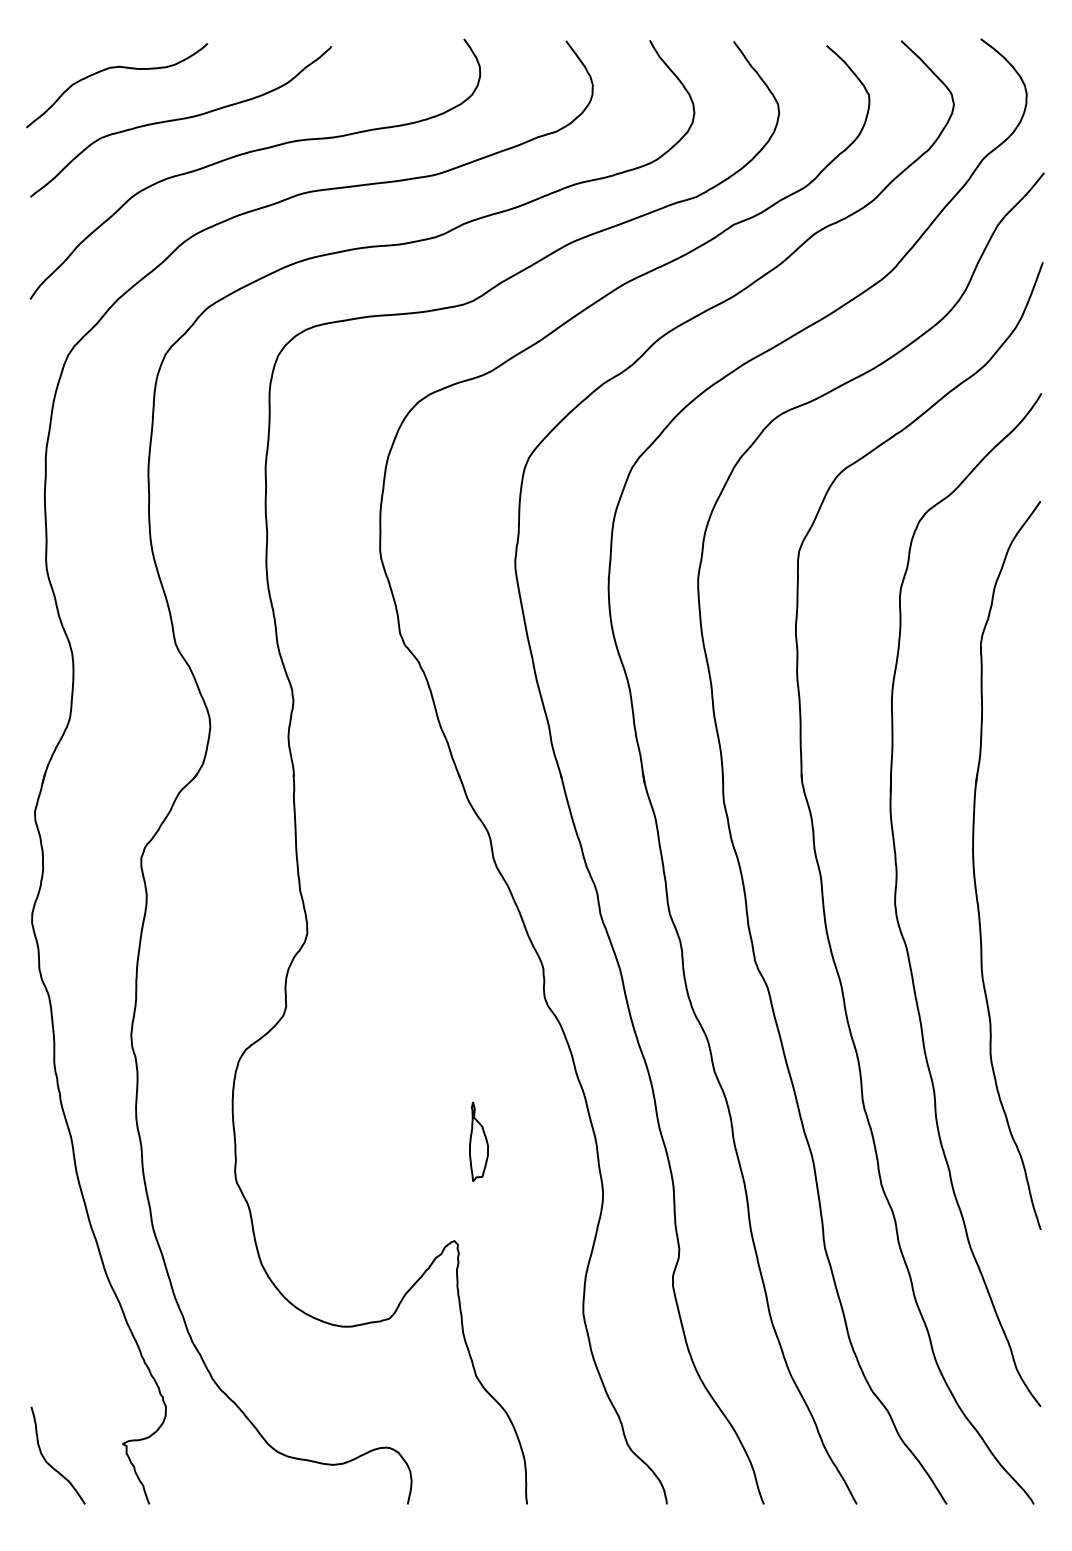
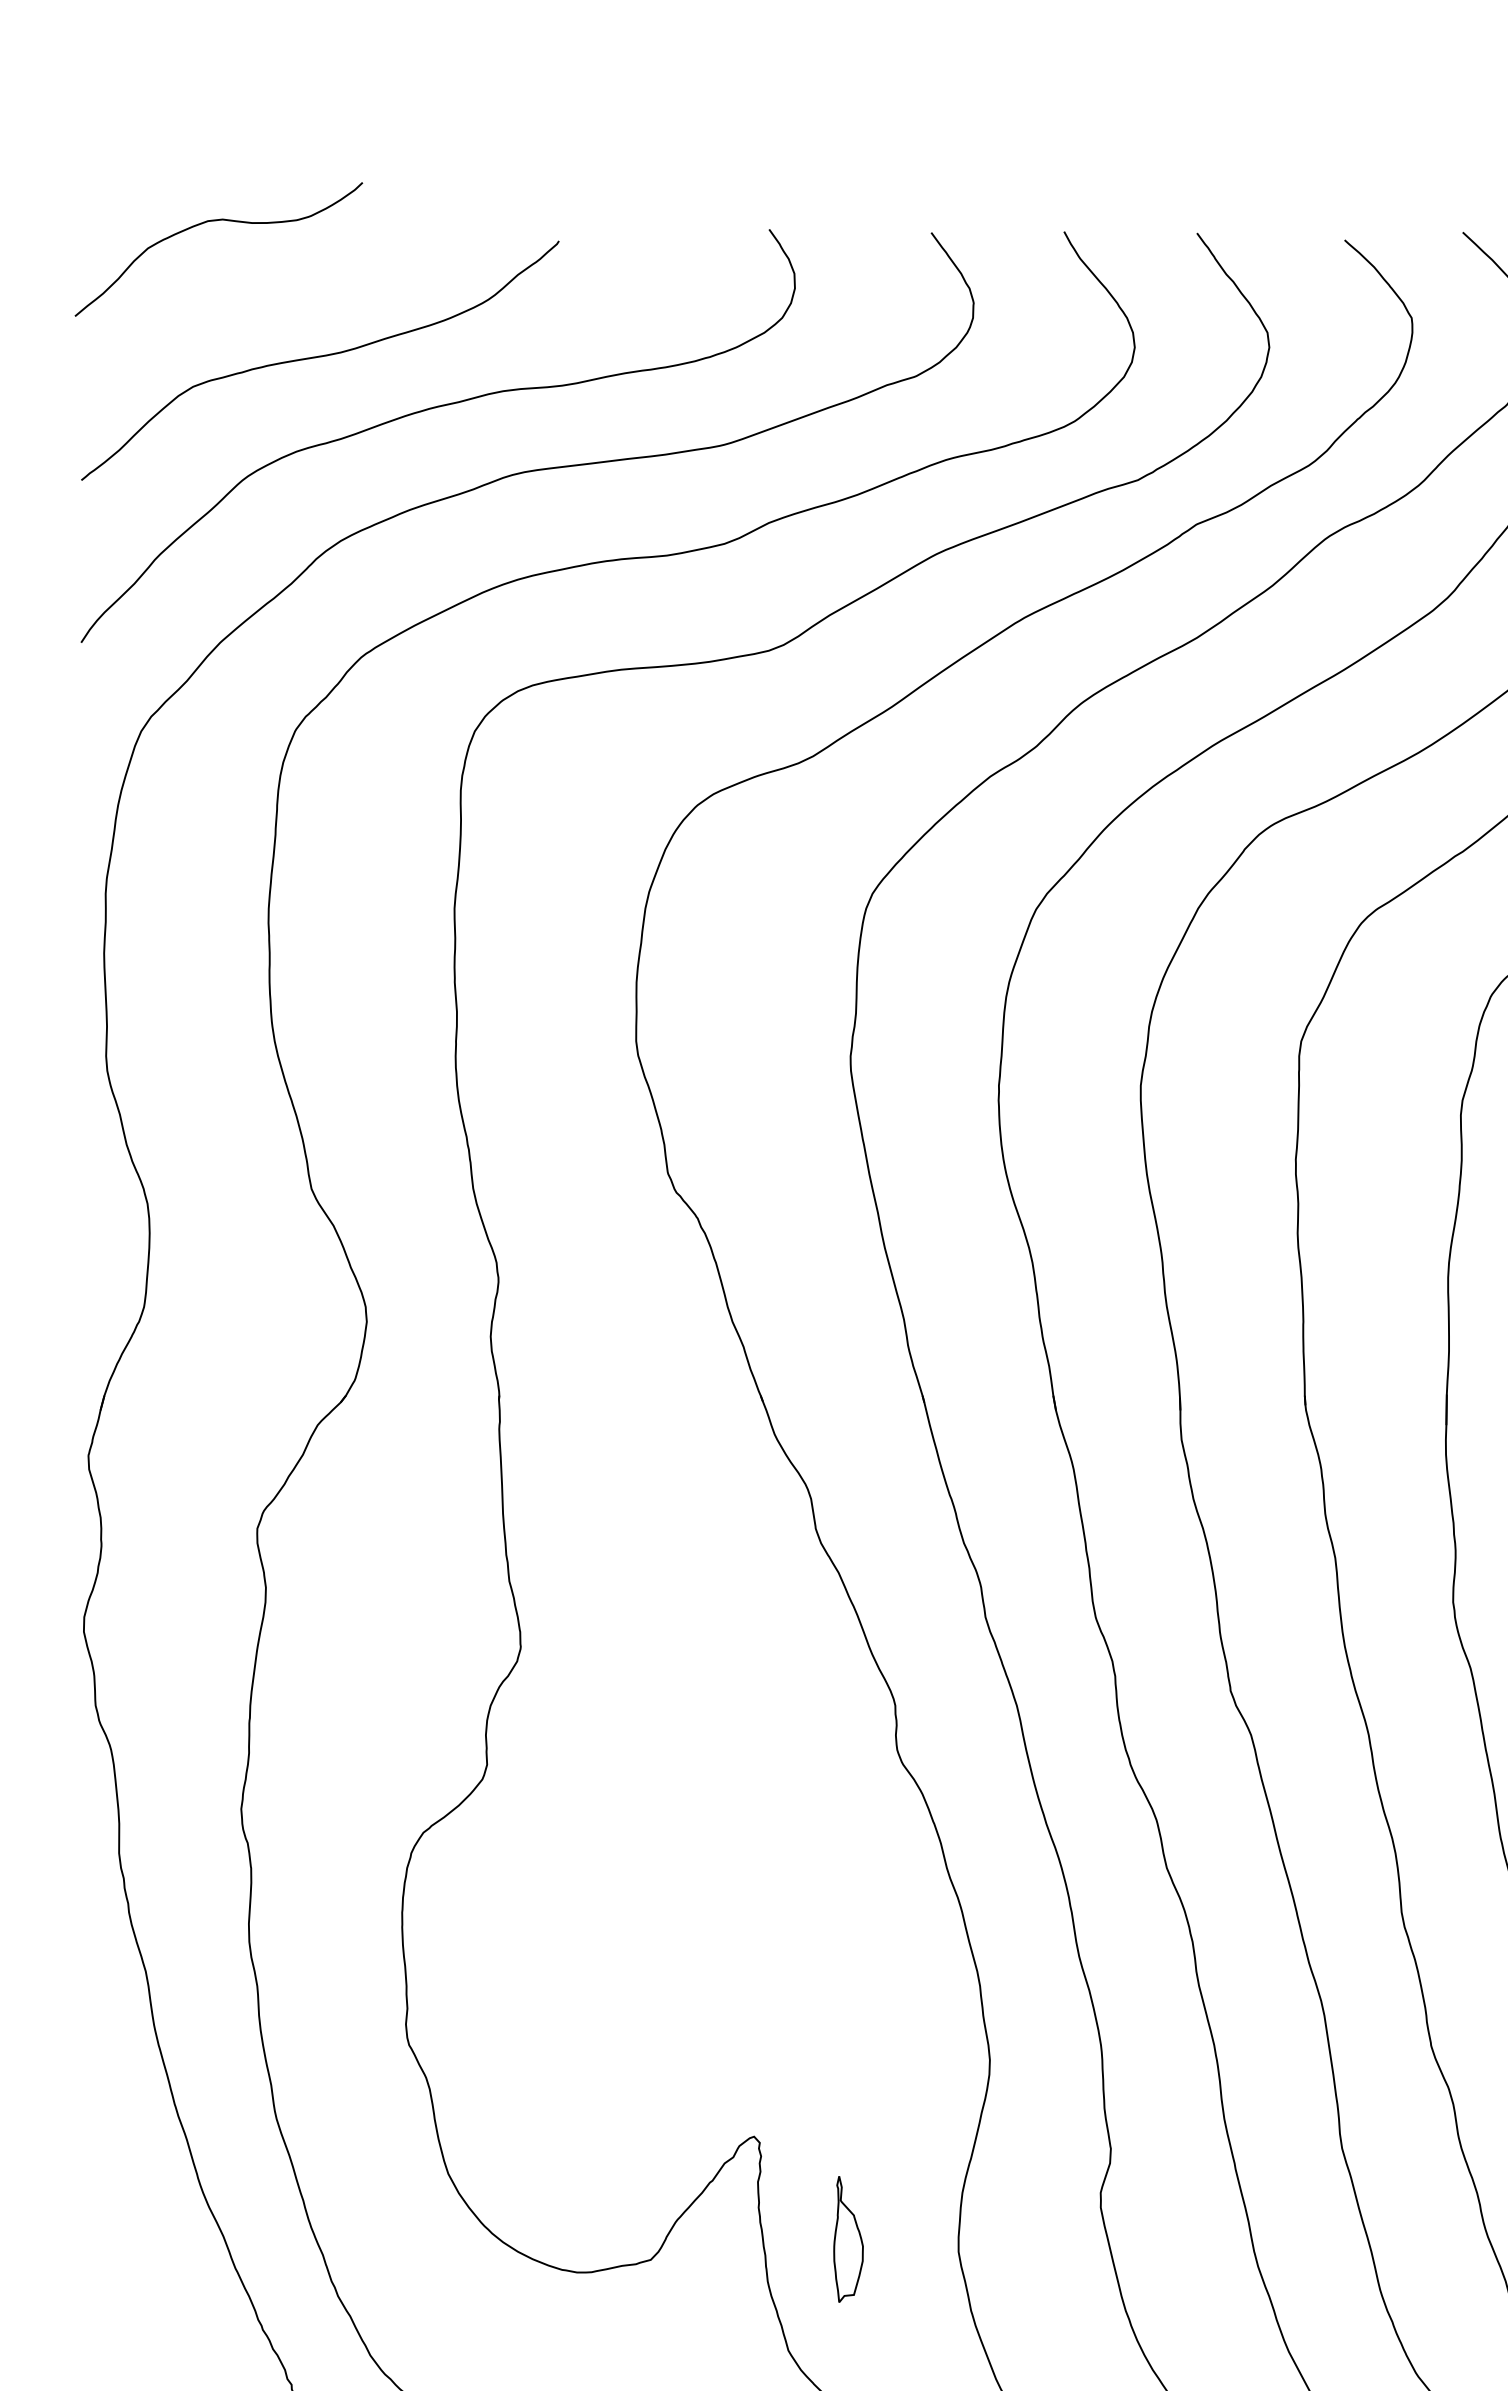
curve: (115, 68) -> (216, 222), moved
part: (478, 1141) -> (847, 2238), moved

